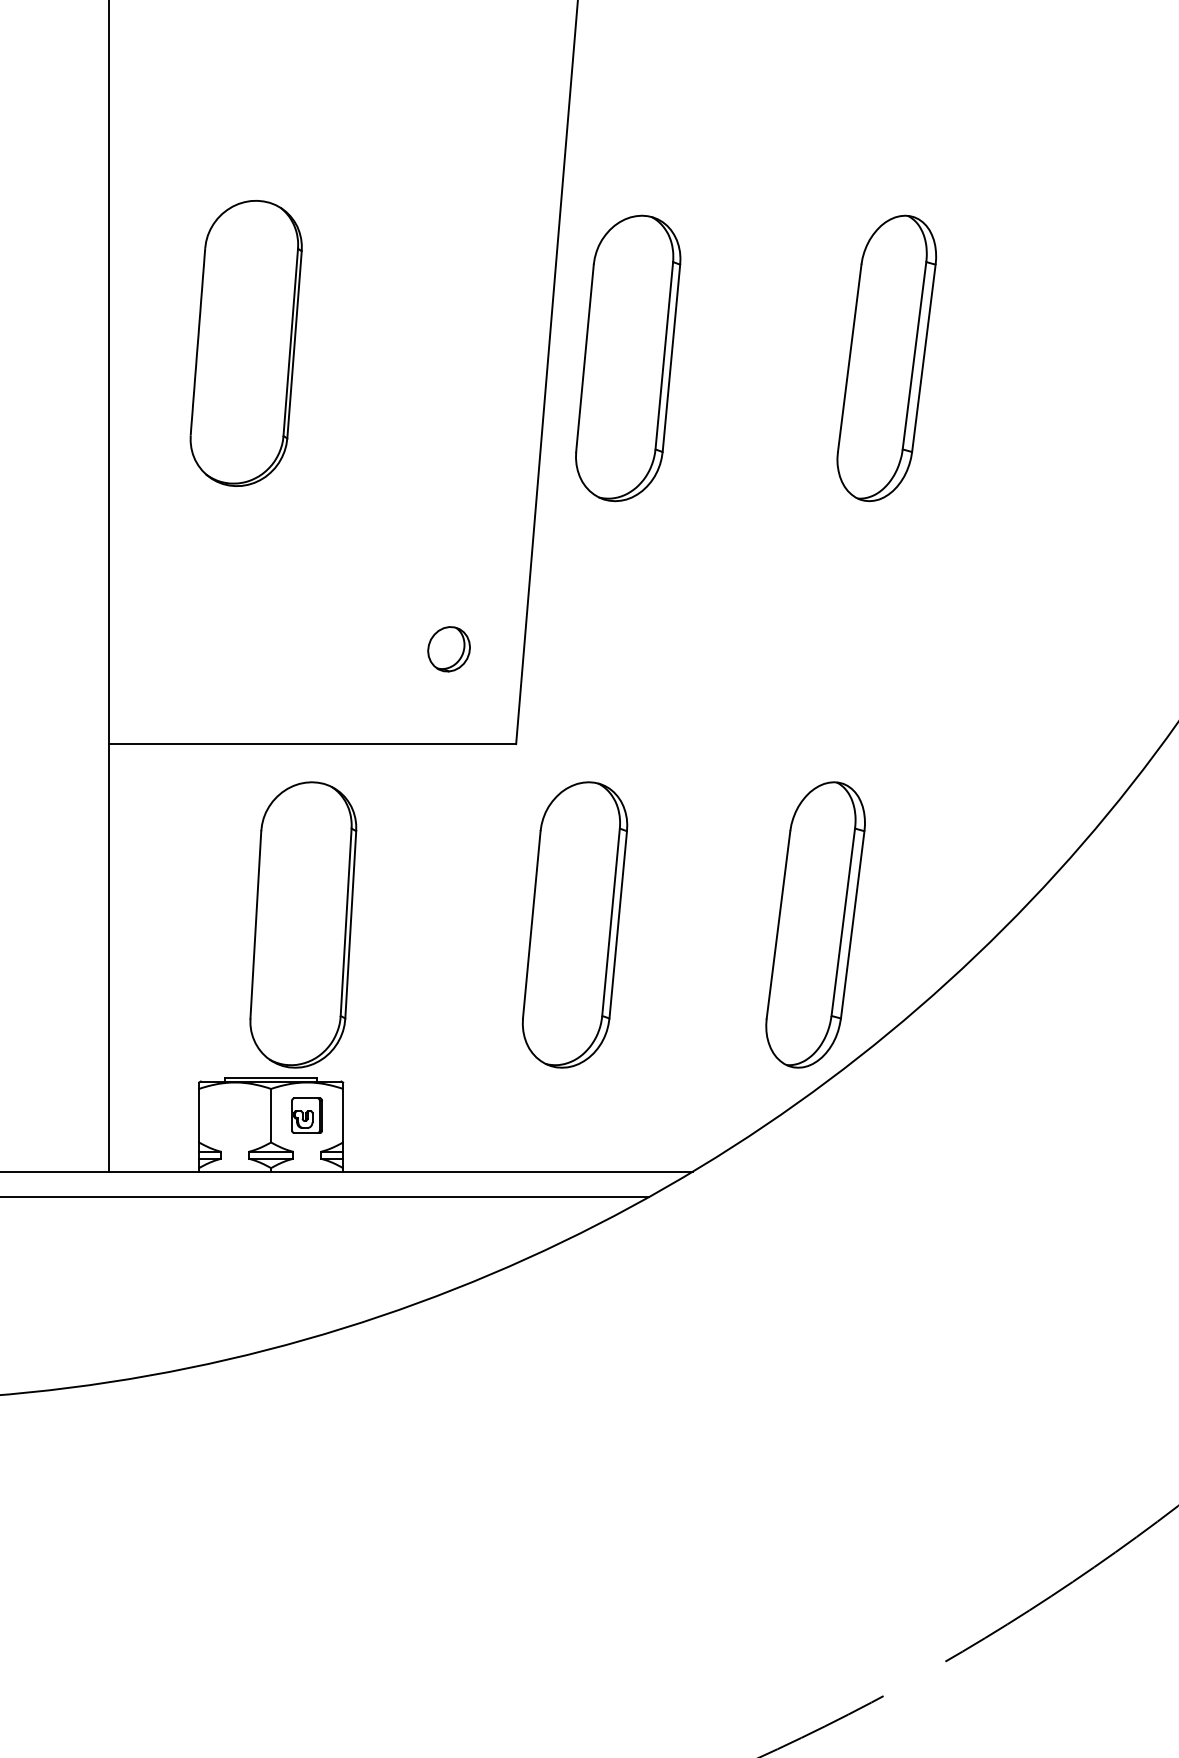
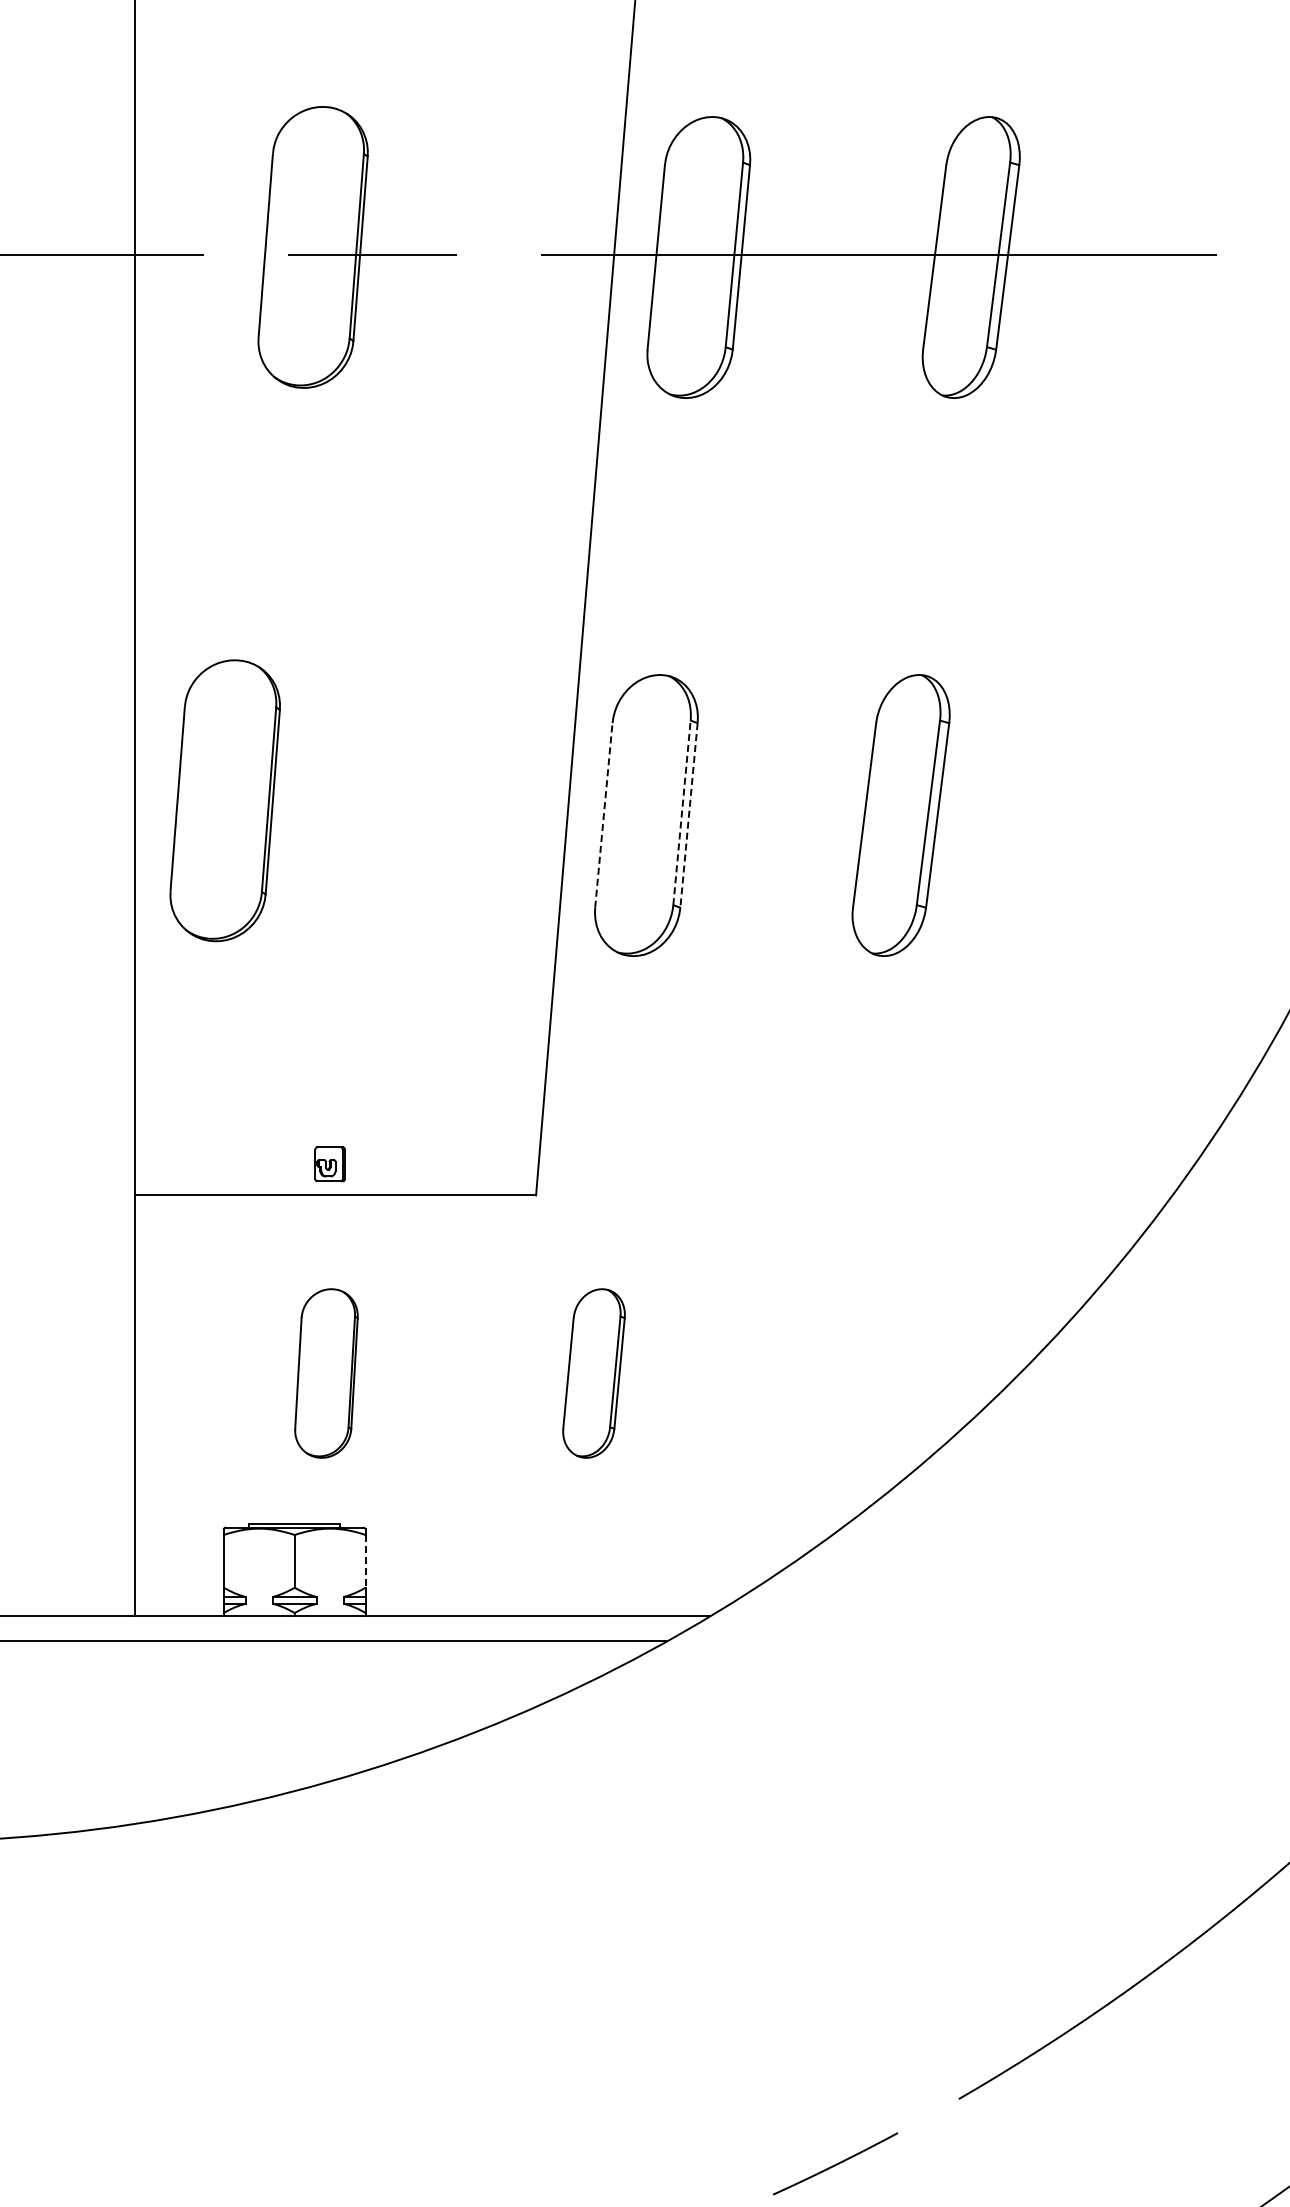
part: (245, 343) -> (224, 800), moved
line: (664, 355) -> (682, 812), solid -> dashed
line: (584, 358) -> (603, 815), solid -> dashed
line: (671, 358) -> (689, 815), solid -> dashed
part: (448, 648) -> (469, 1101), removed
part: (303, 924) -> (326, 1373), size x0.6
part: (574, 924) -> (593, 1373), size x0.6
part: (815, 924) -> (830, 1373), removed
part: (306, 1115) -> (329, 1164), moved
line: (342, 1115) -> (365, 1561), solid -> dashed

